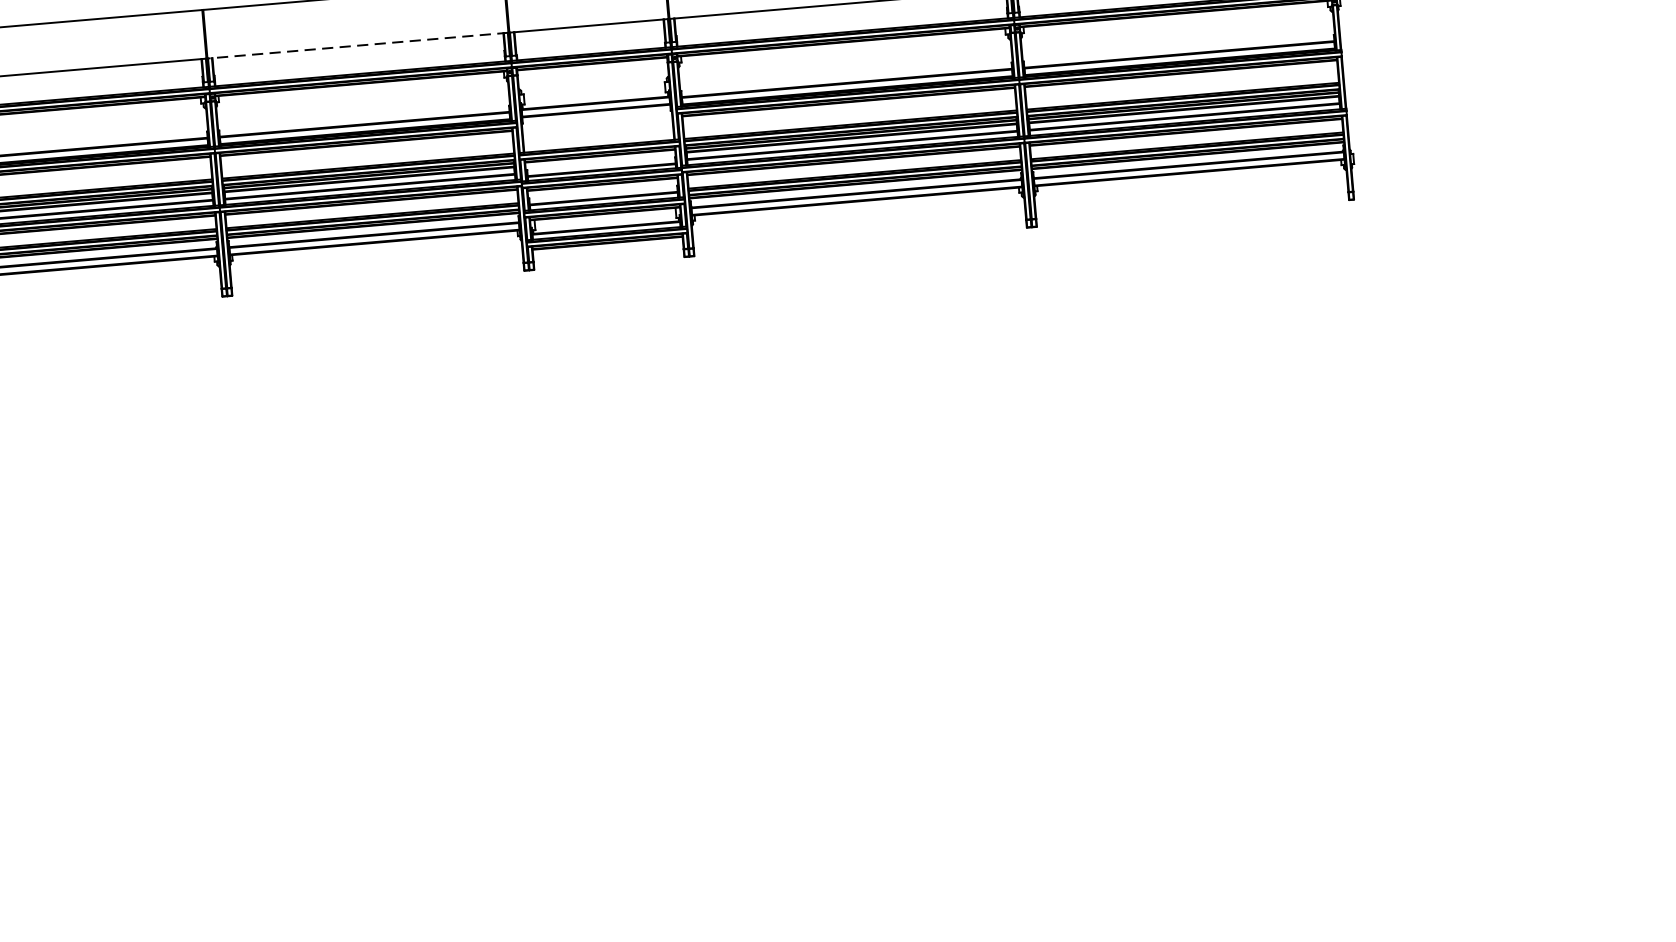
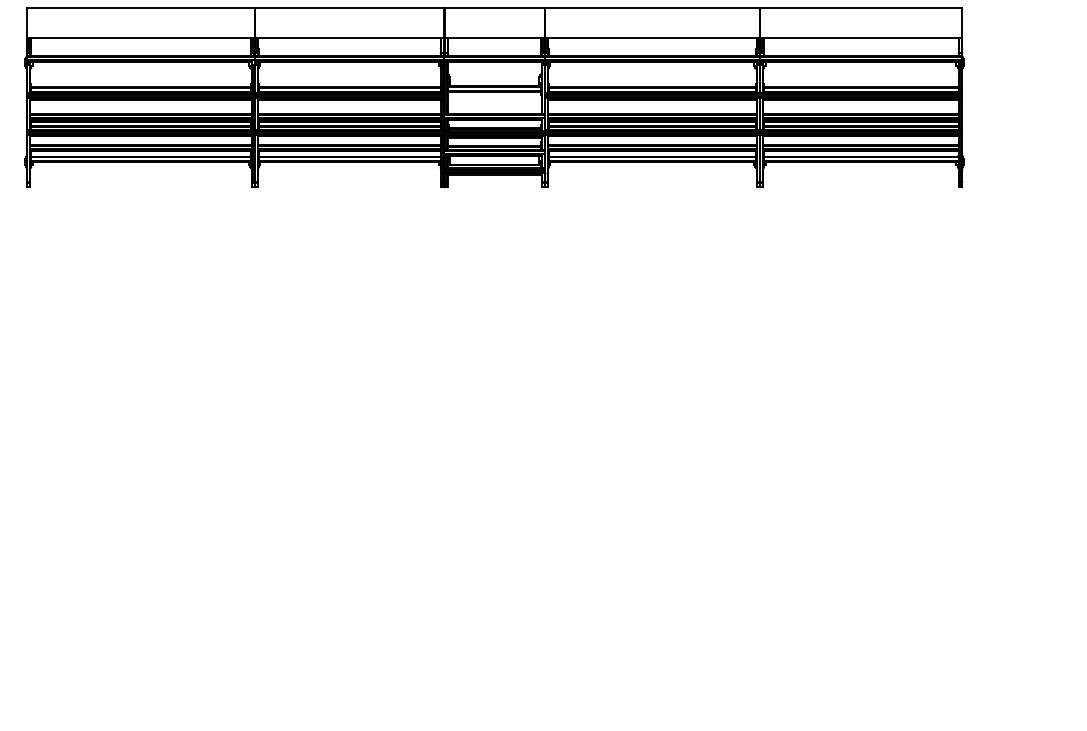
line: (357, 46) -> (349, 38), dashed -> solid

